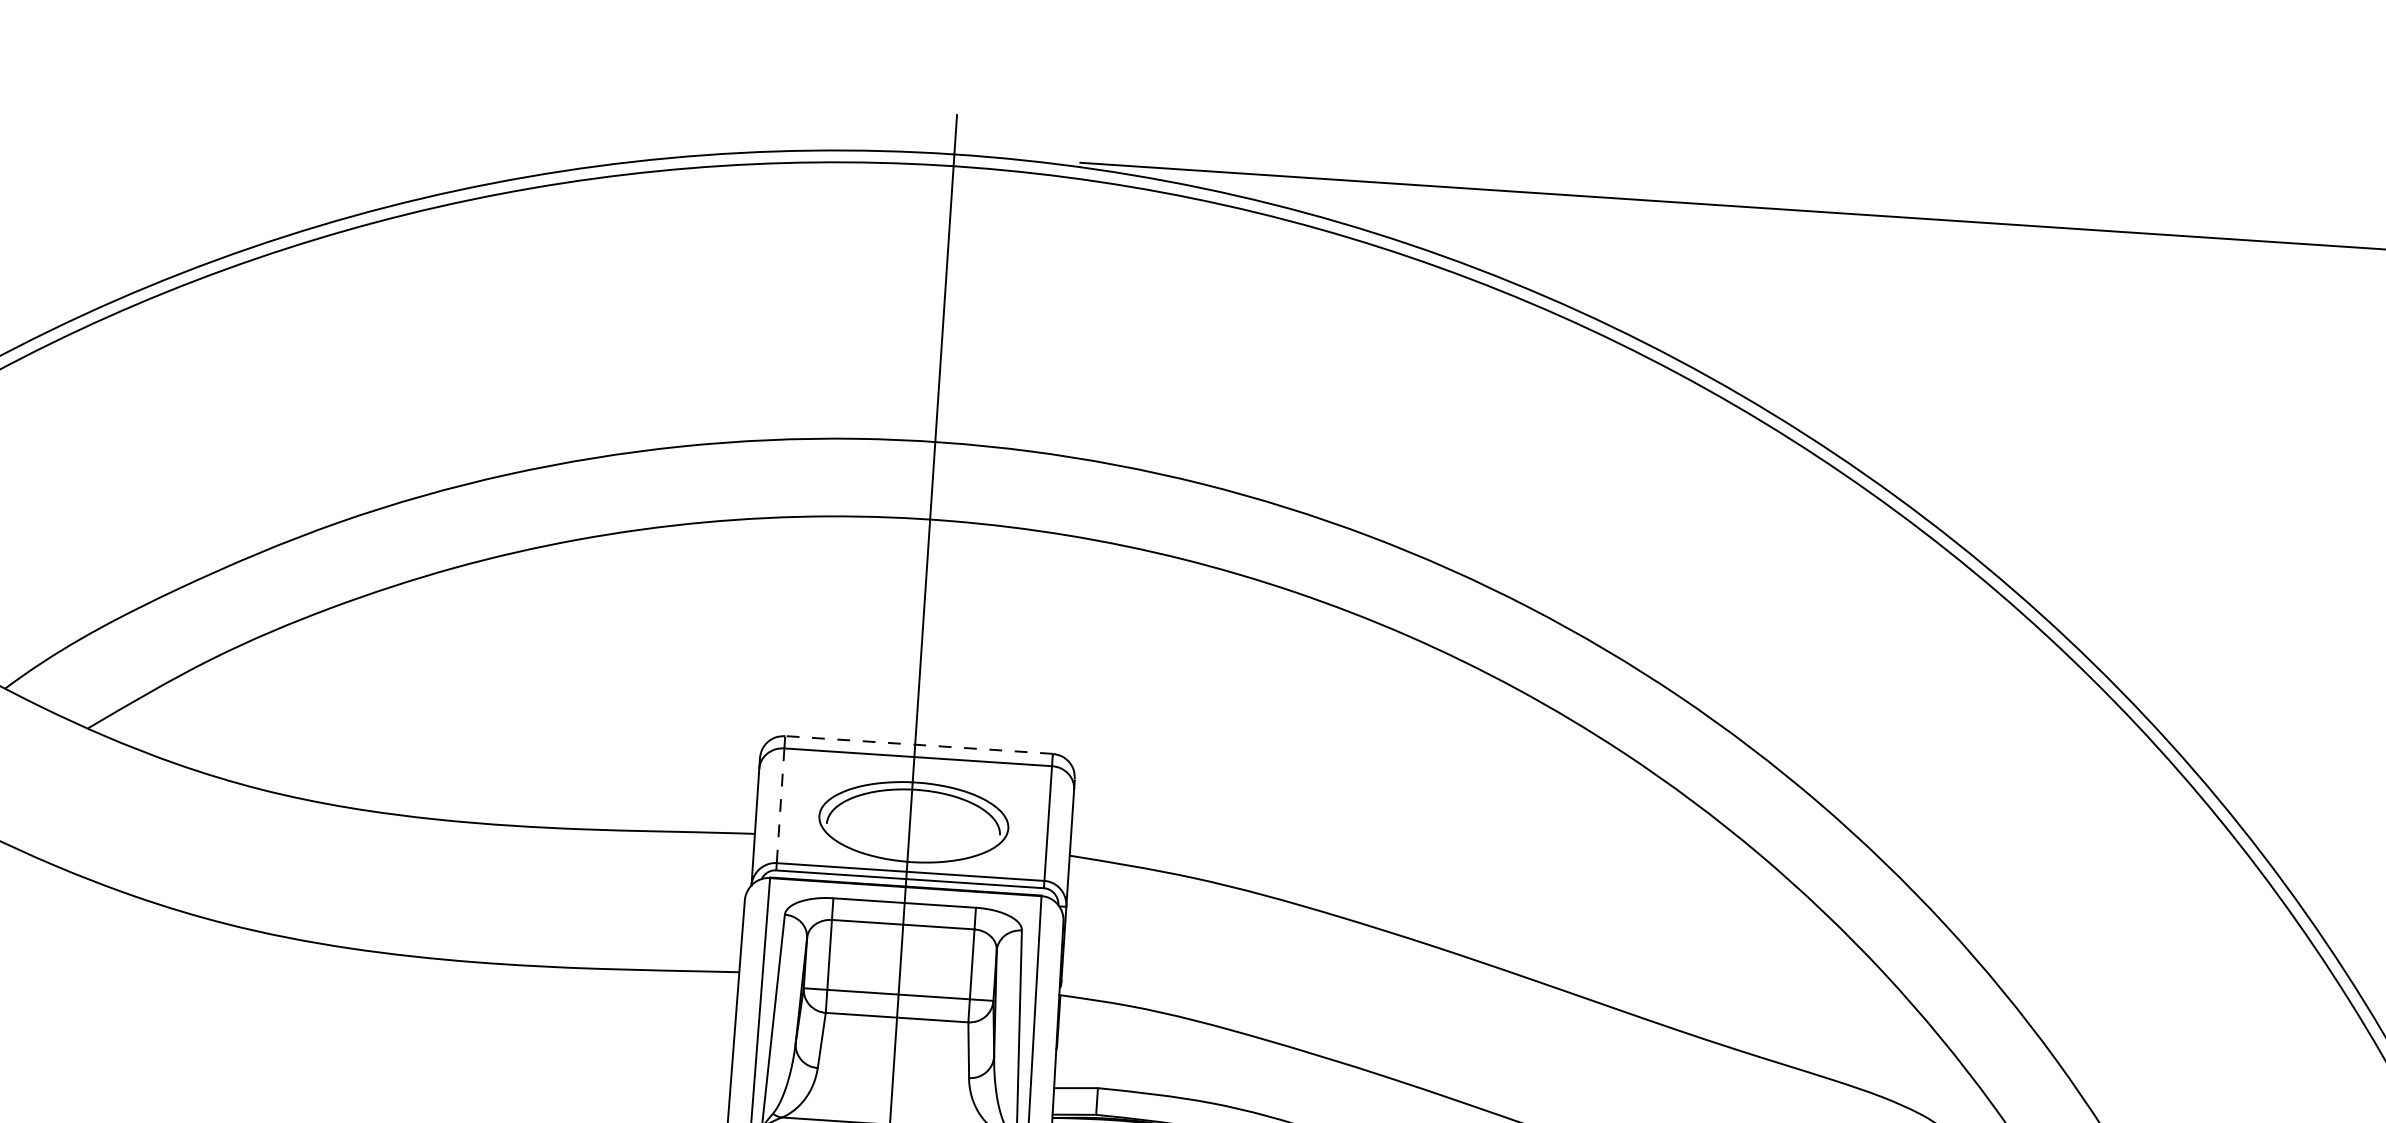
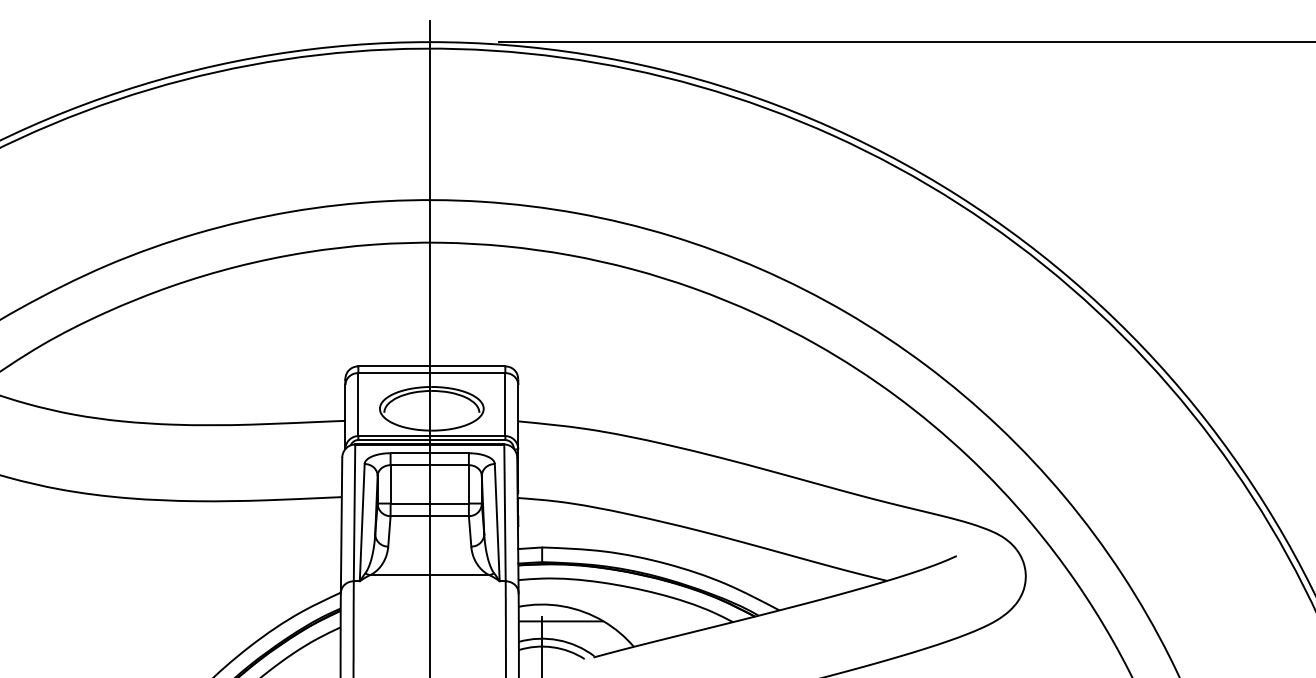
line: (918, 745) -> (431, 366), dashed -> solid
line: (780, 805) -> (358, 404), dashed -> solid

